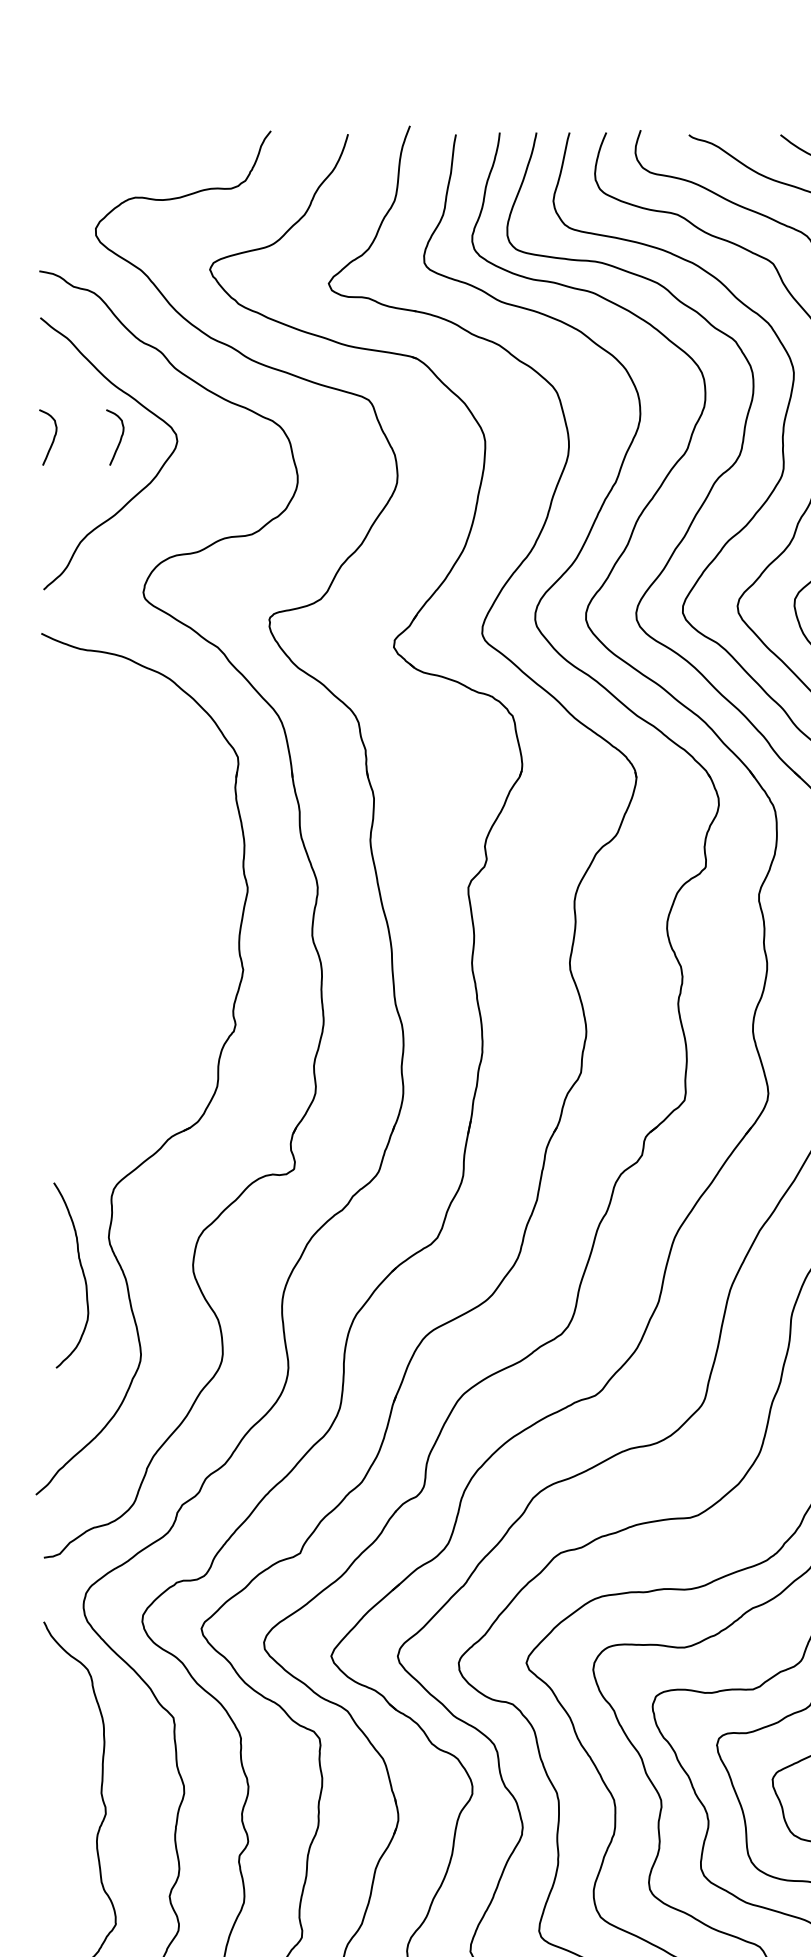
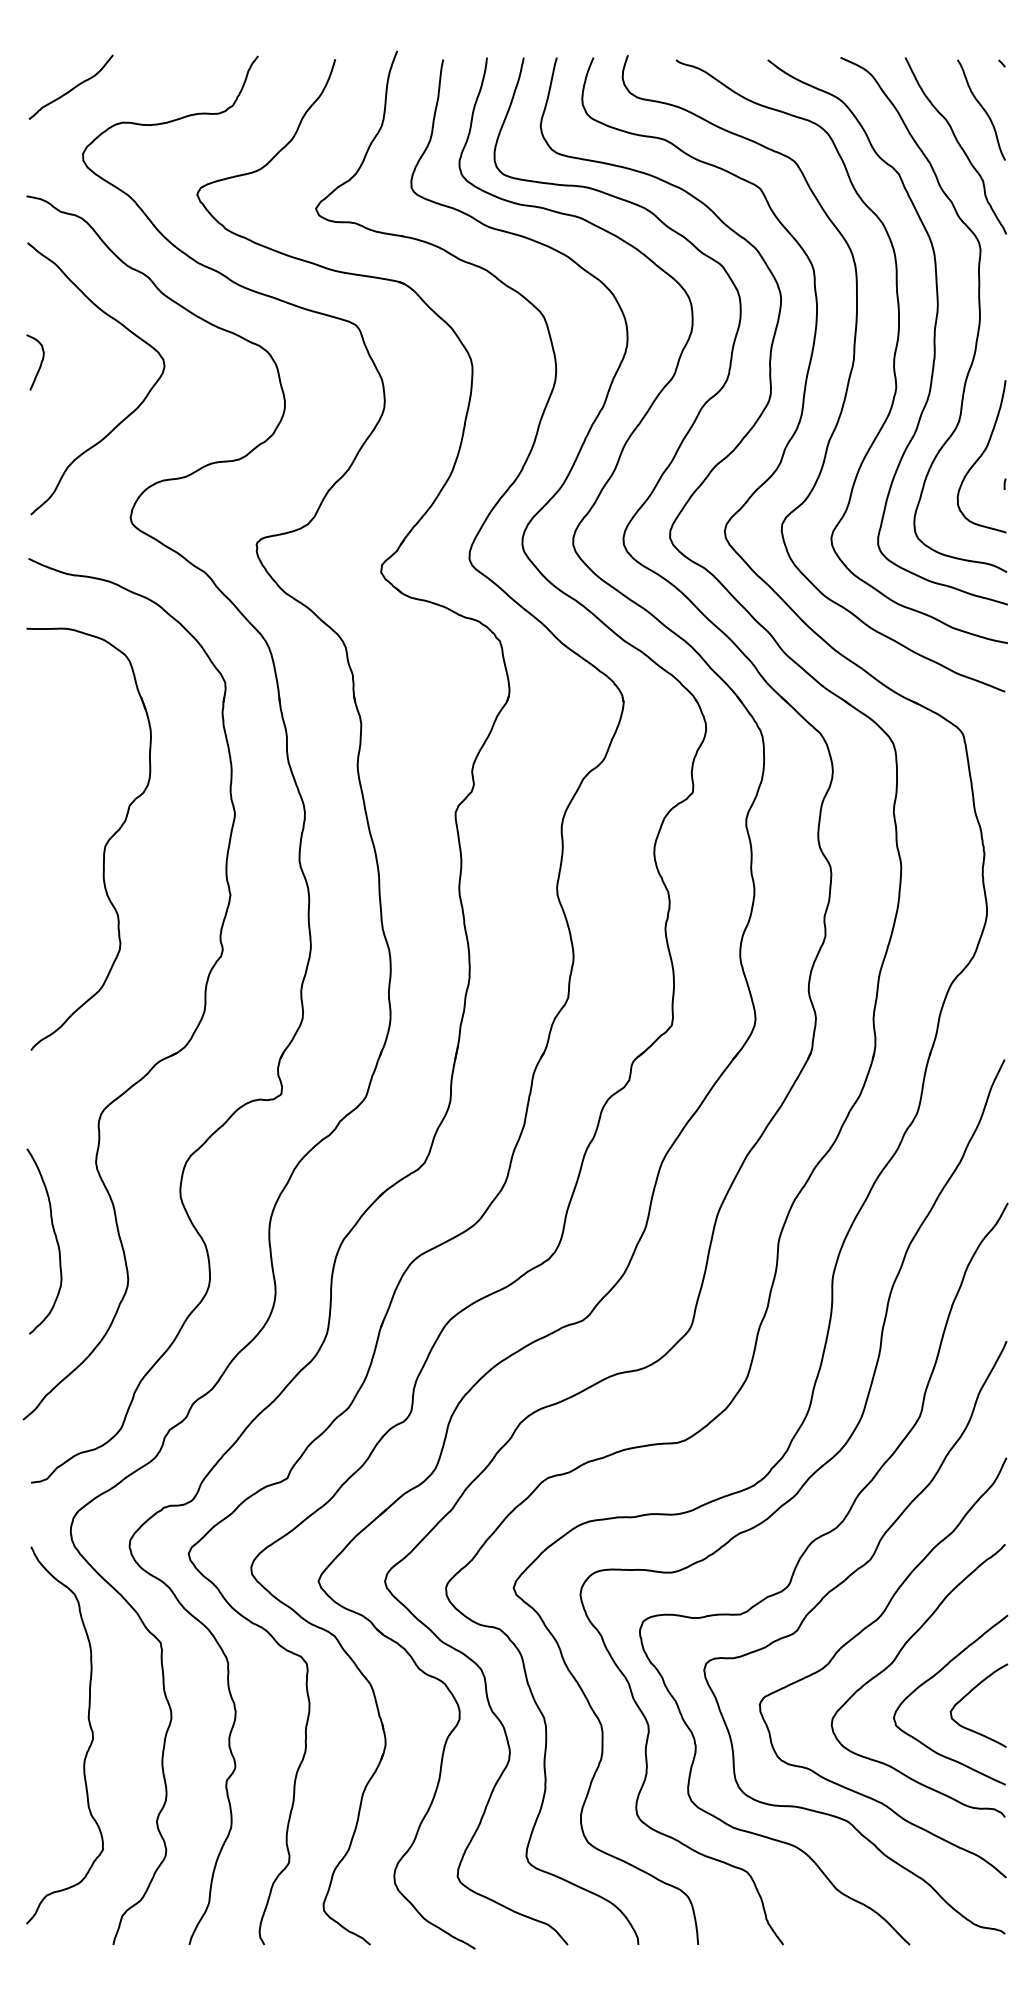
curve: (84, 163) -> (71, 88), added
curve: (120, 437) -> (107, 362), removed
part: (117, 920) -> (104, 845), added
curve: (82, 1273) -> (55, 1239), moved

